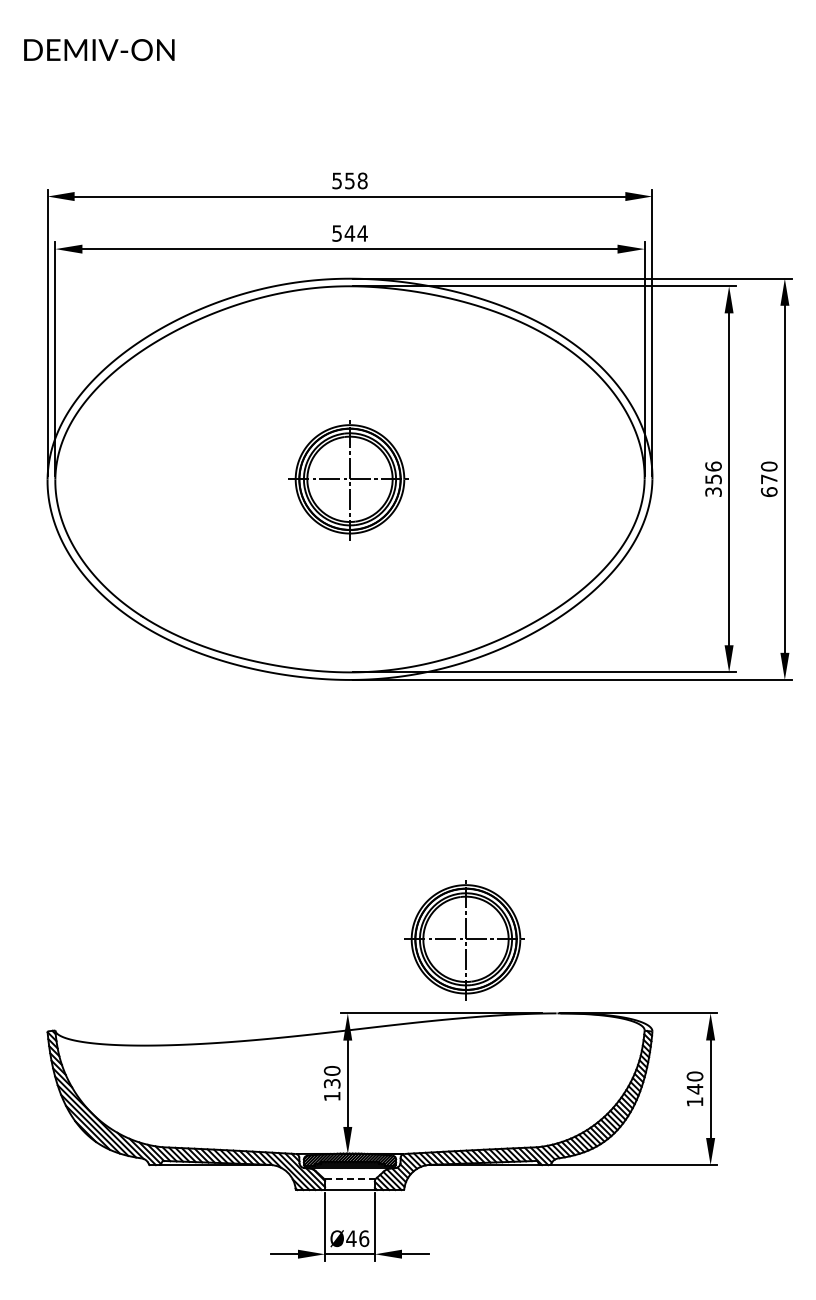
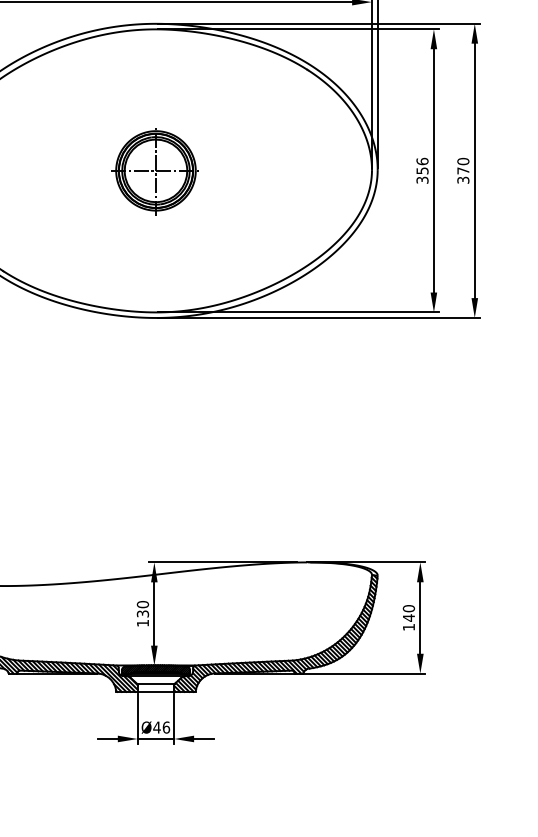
text: (768, 491) -> (462, 179), 670 -> 370
part: (464, 940) -> (239, 508), removed
line: (350, 1179) -> (156, 684), dashed -> solid

